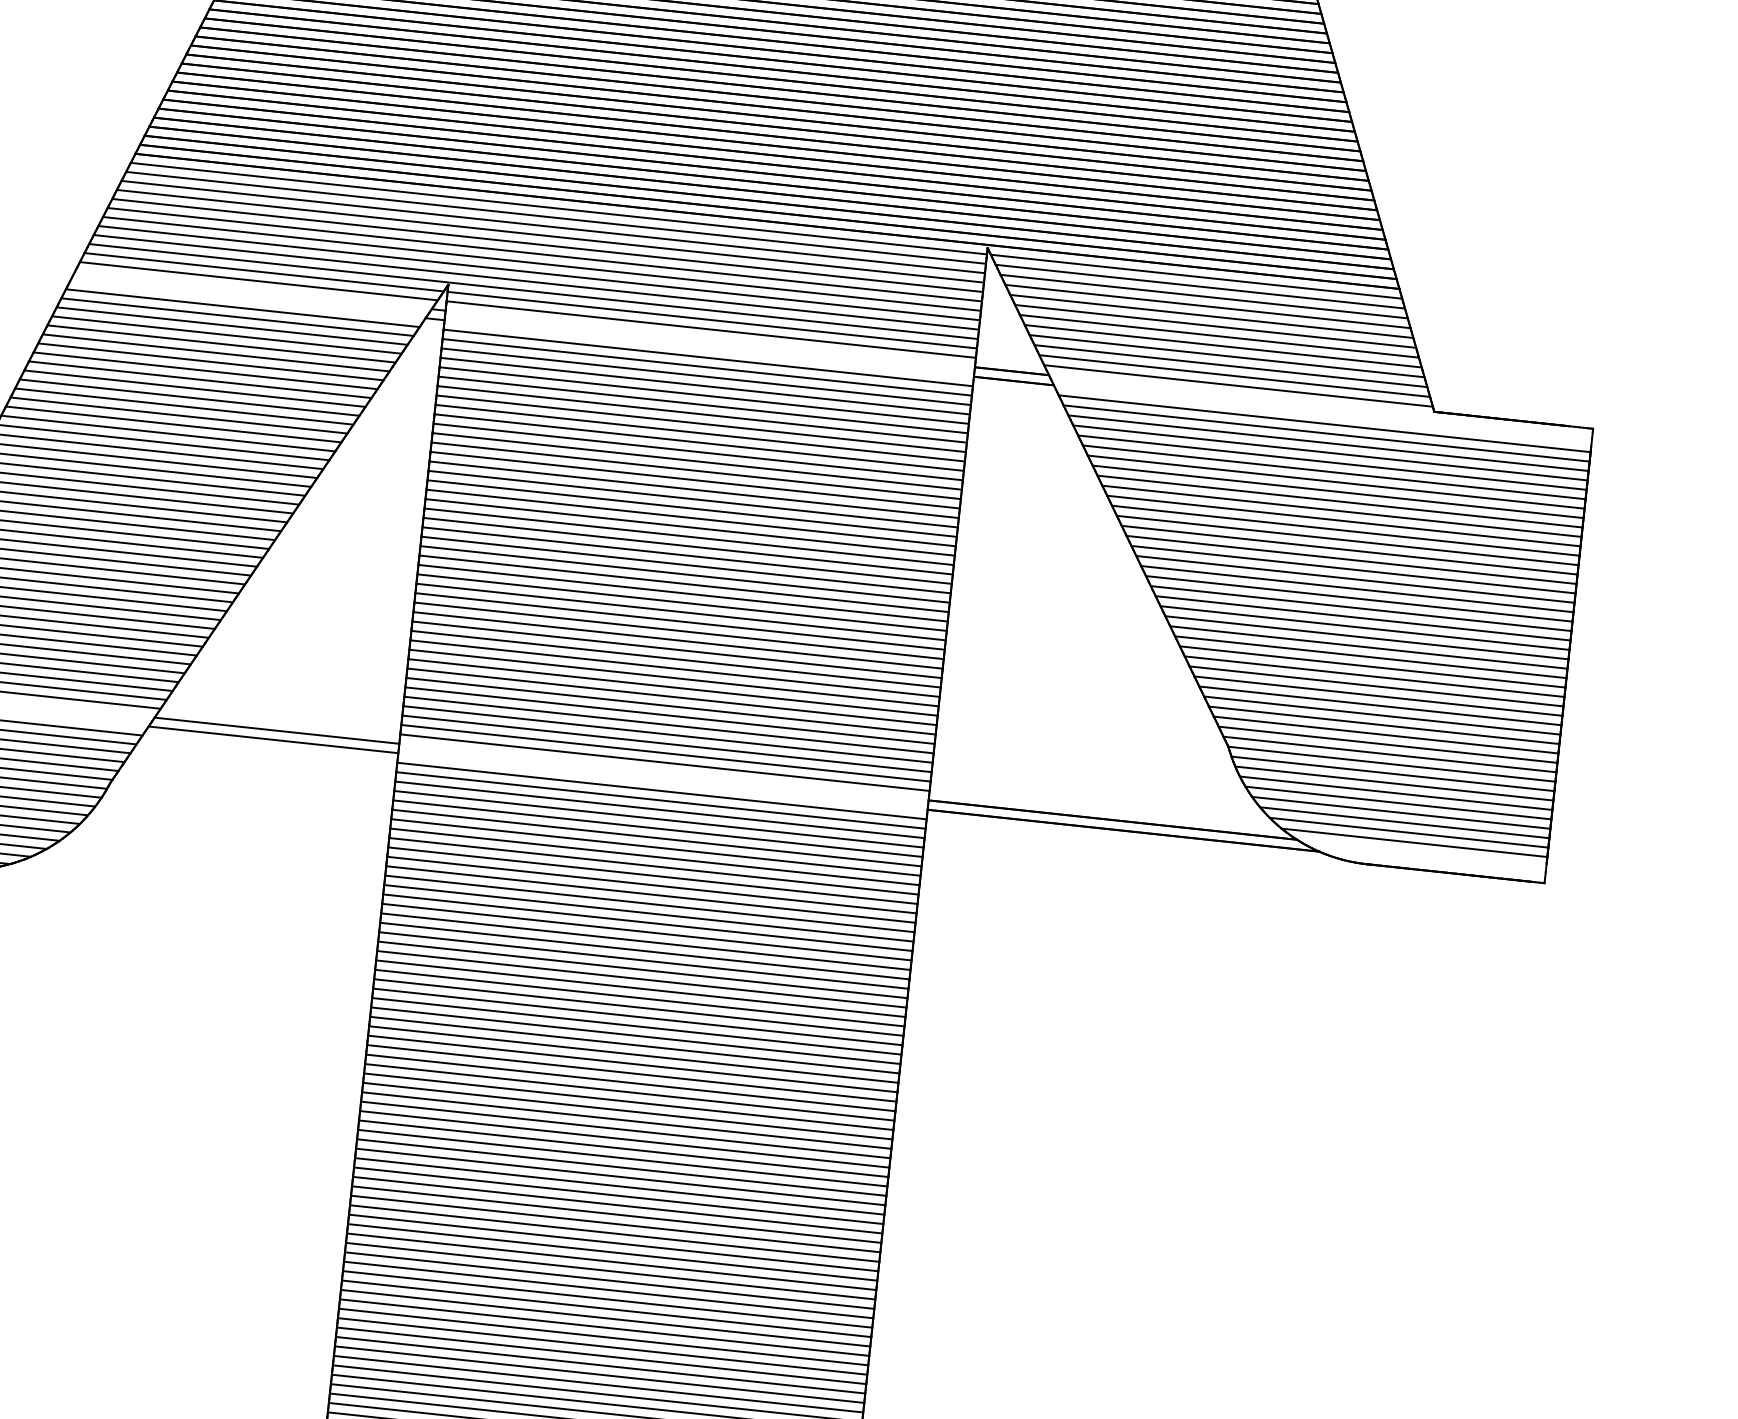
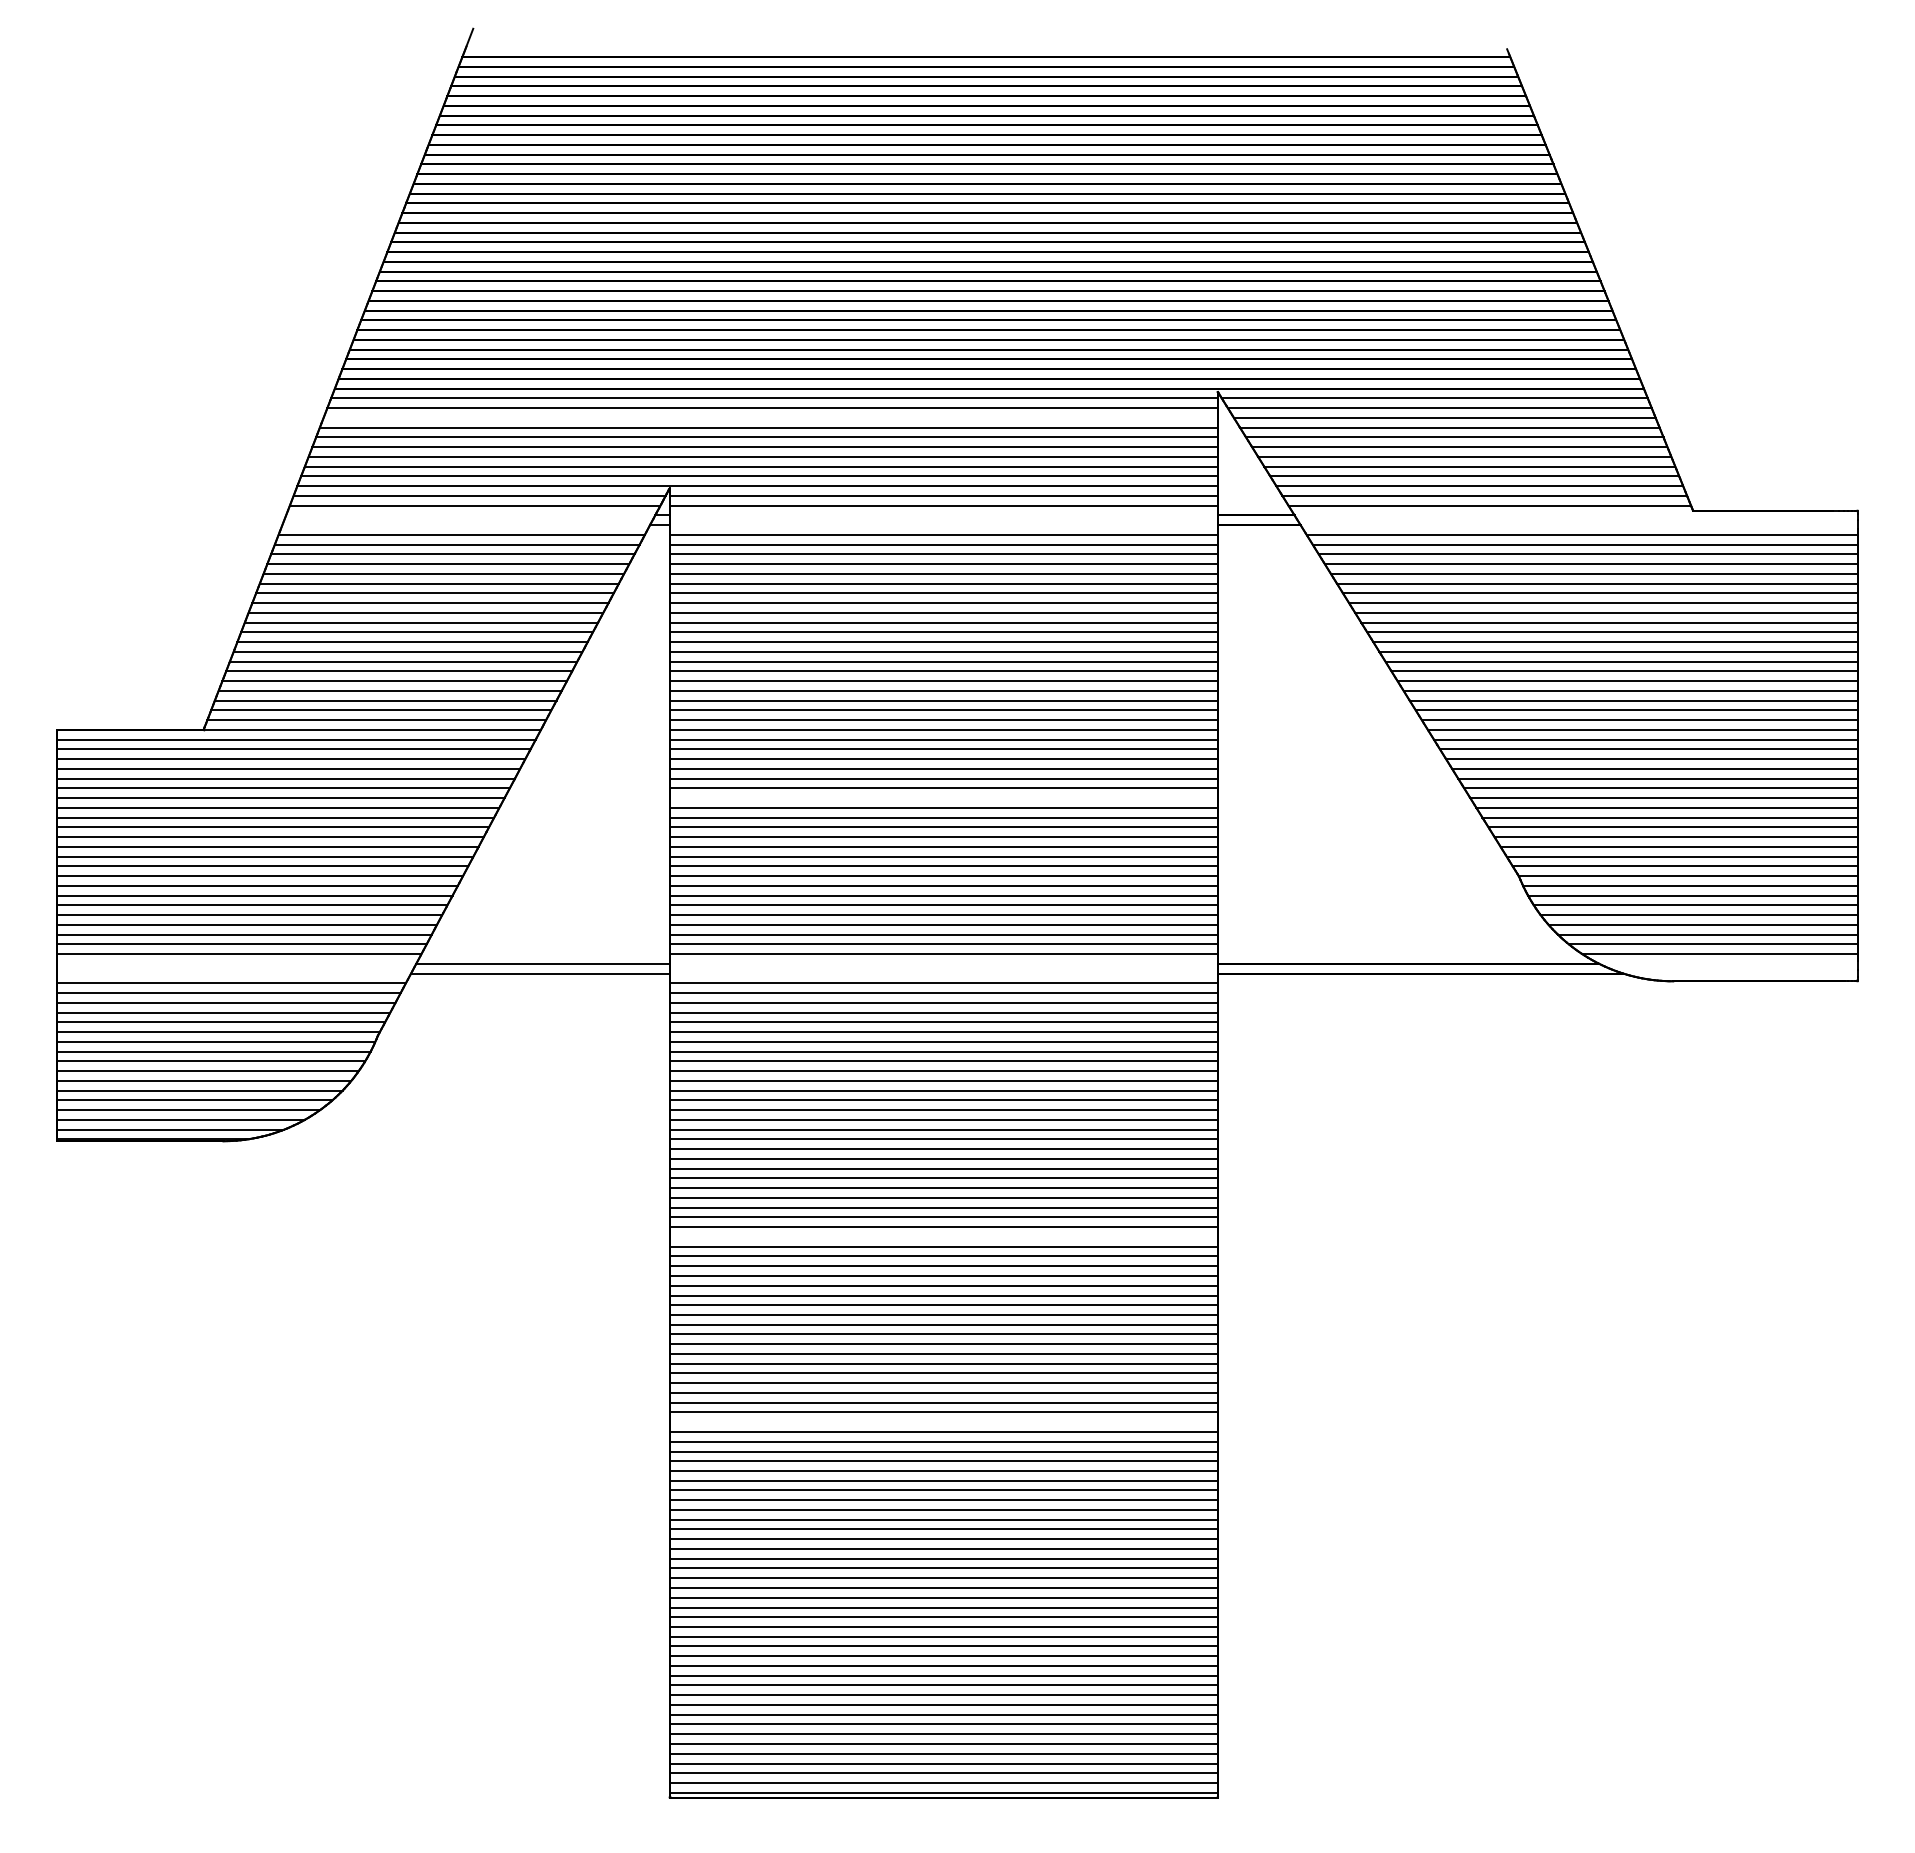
line: (553, 226) -> (770, 417), removed
line: (680, 612) -> (943, 798), removed
line: (635, 1035) -> (943, 1236), removed
line: (616, 1214) -> (943, 1422), removed

